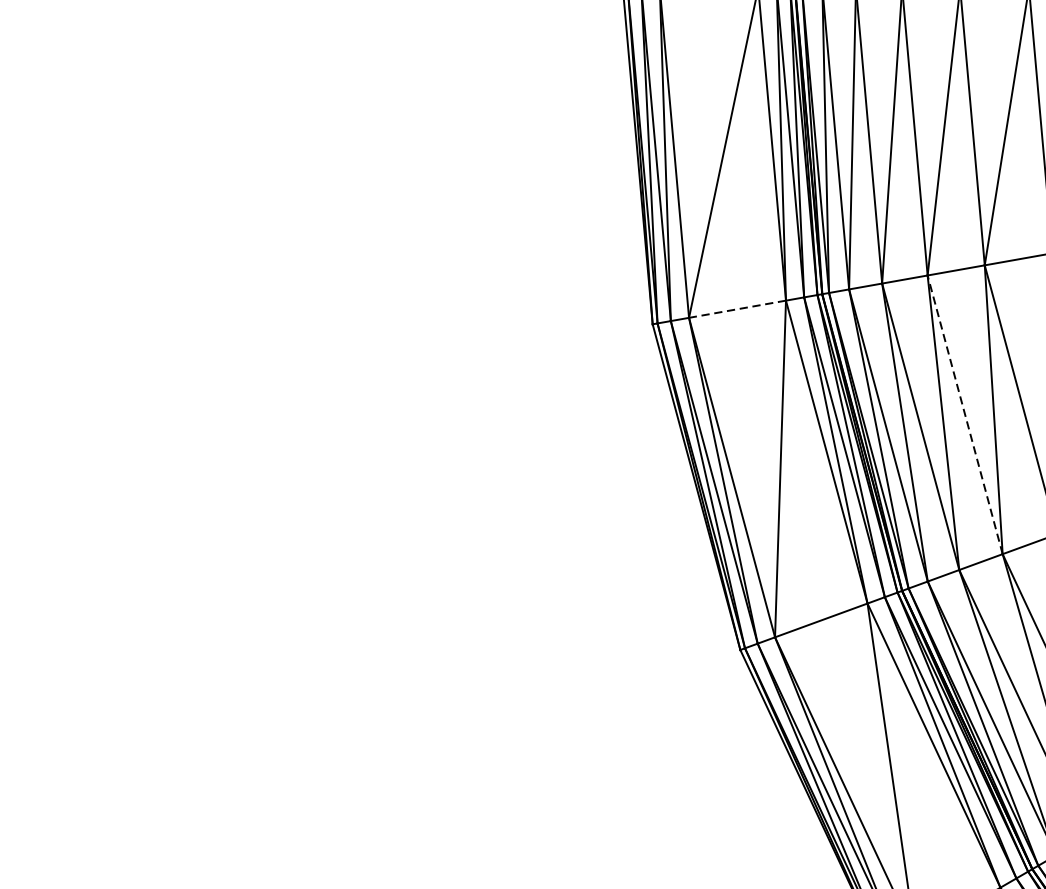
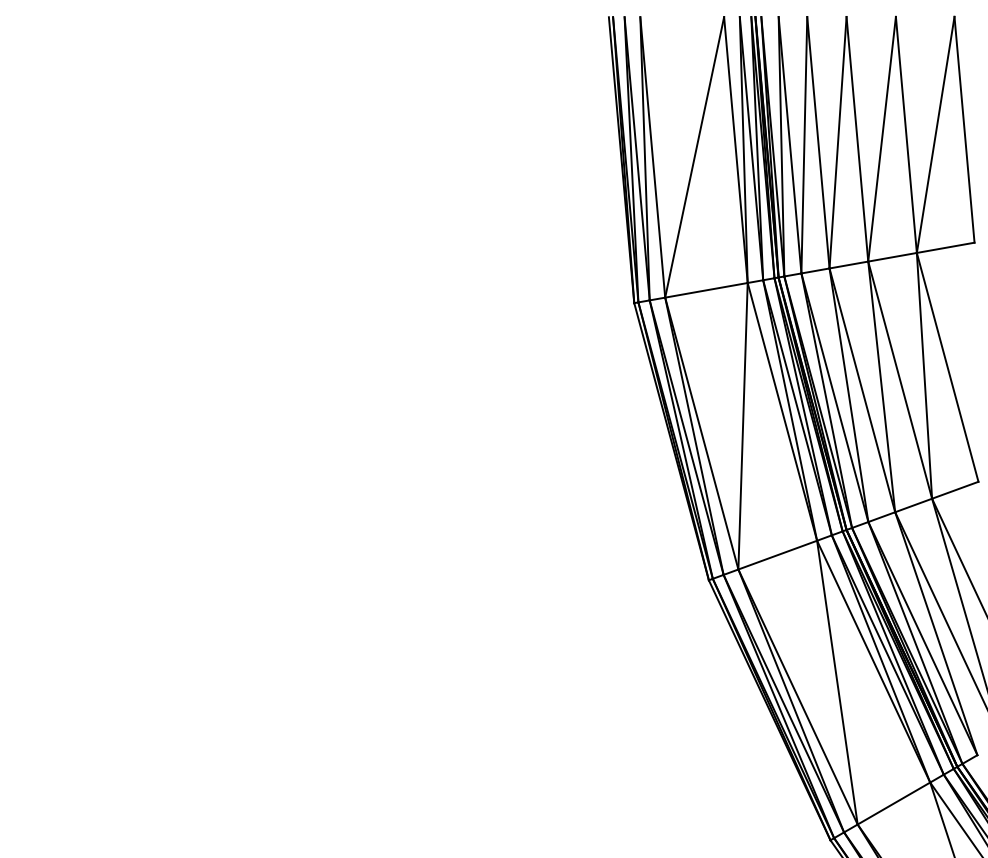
line: (737, 309) -> (706, 290), dashed -> solid
line: (965, 415) -> (900, 380), dashed -> solid

